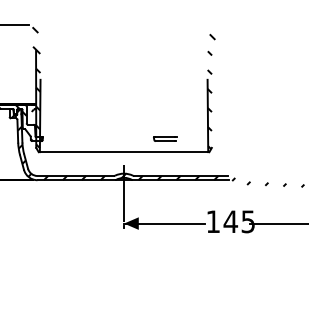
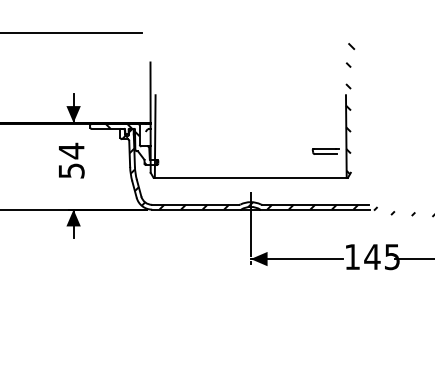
hatch: (36, 87) -> (150, 104), removed
part: (165, 138) -> (325, 151), moved

